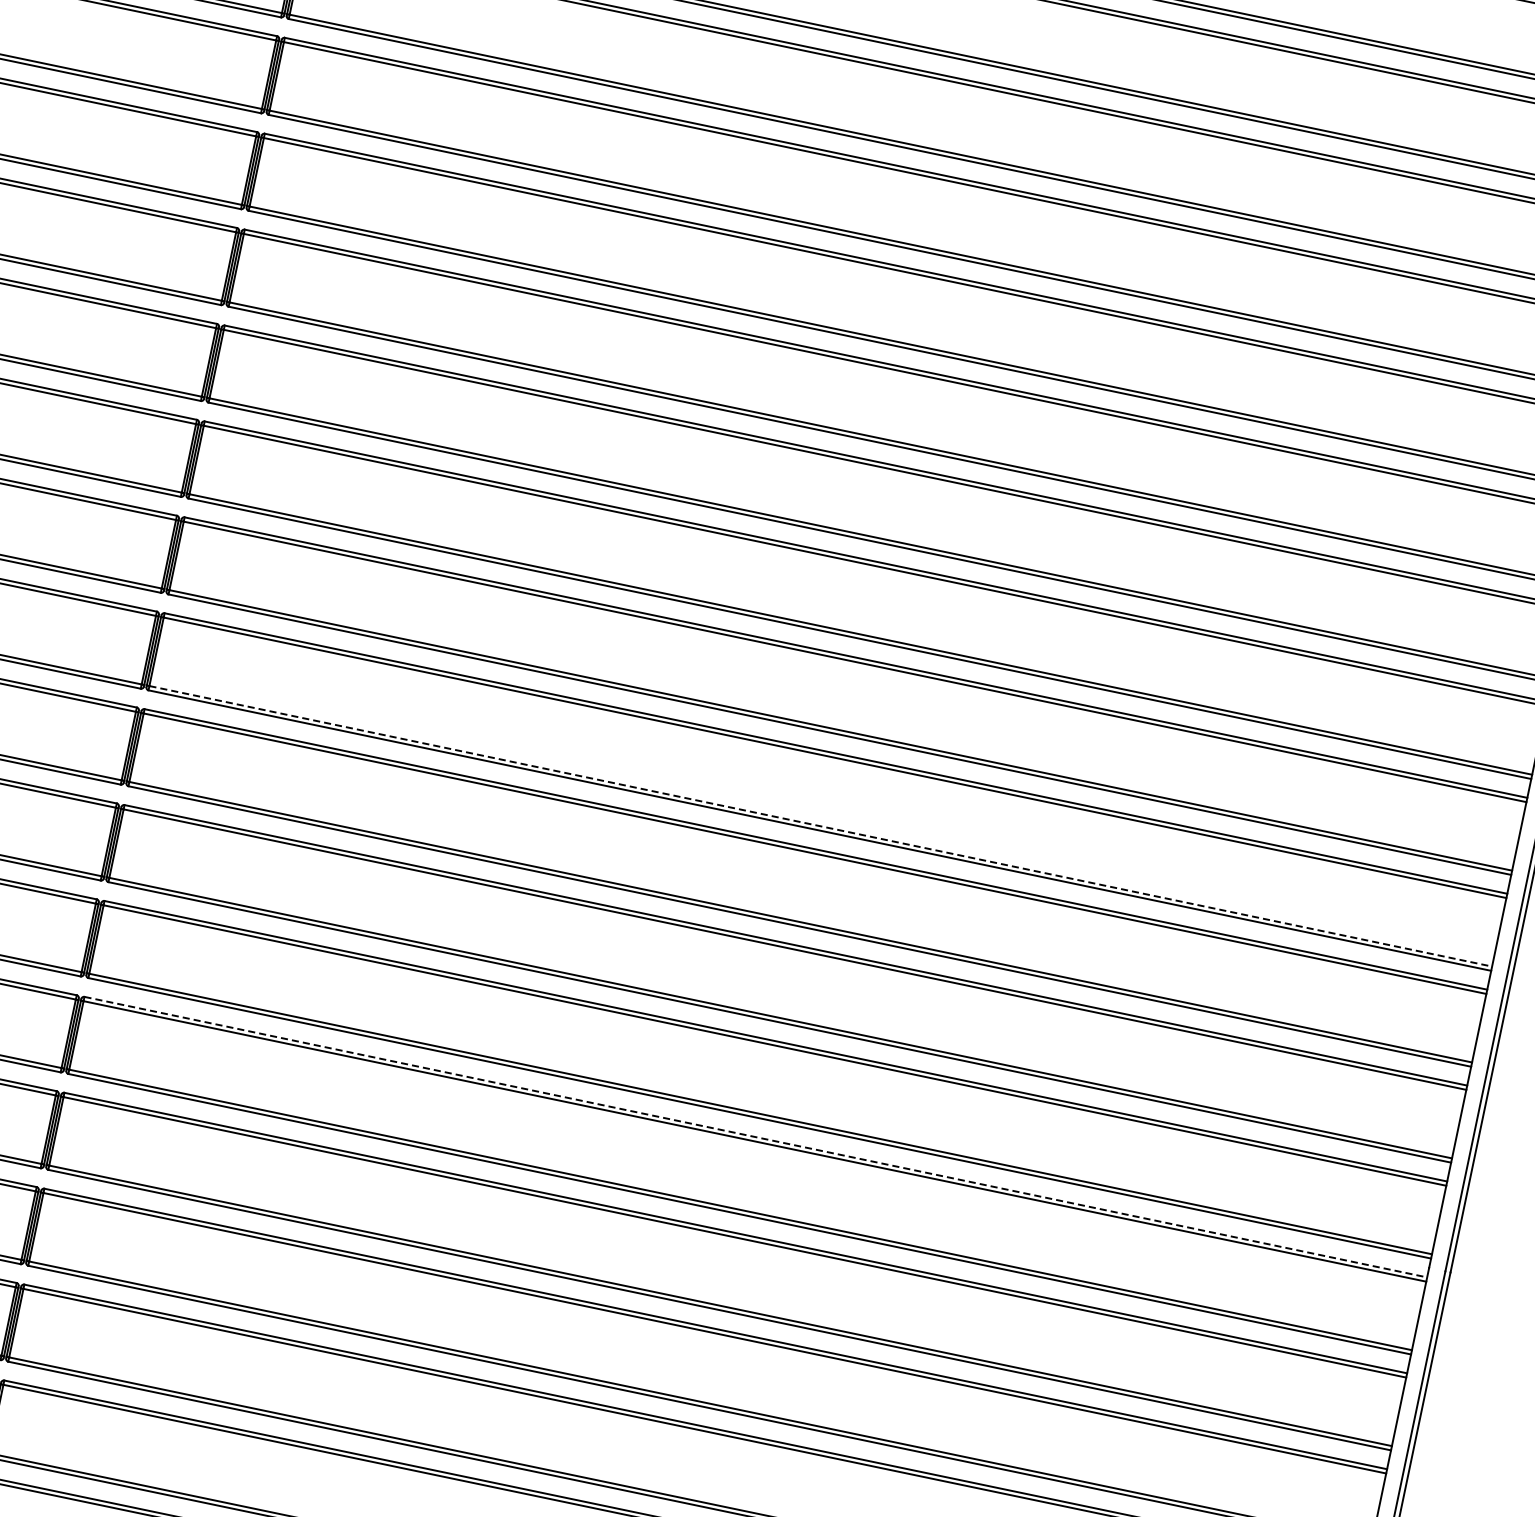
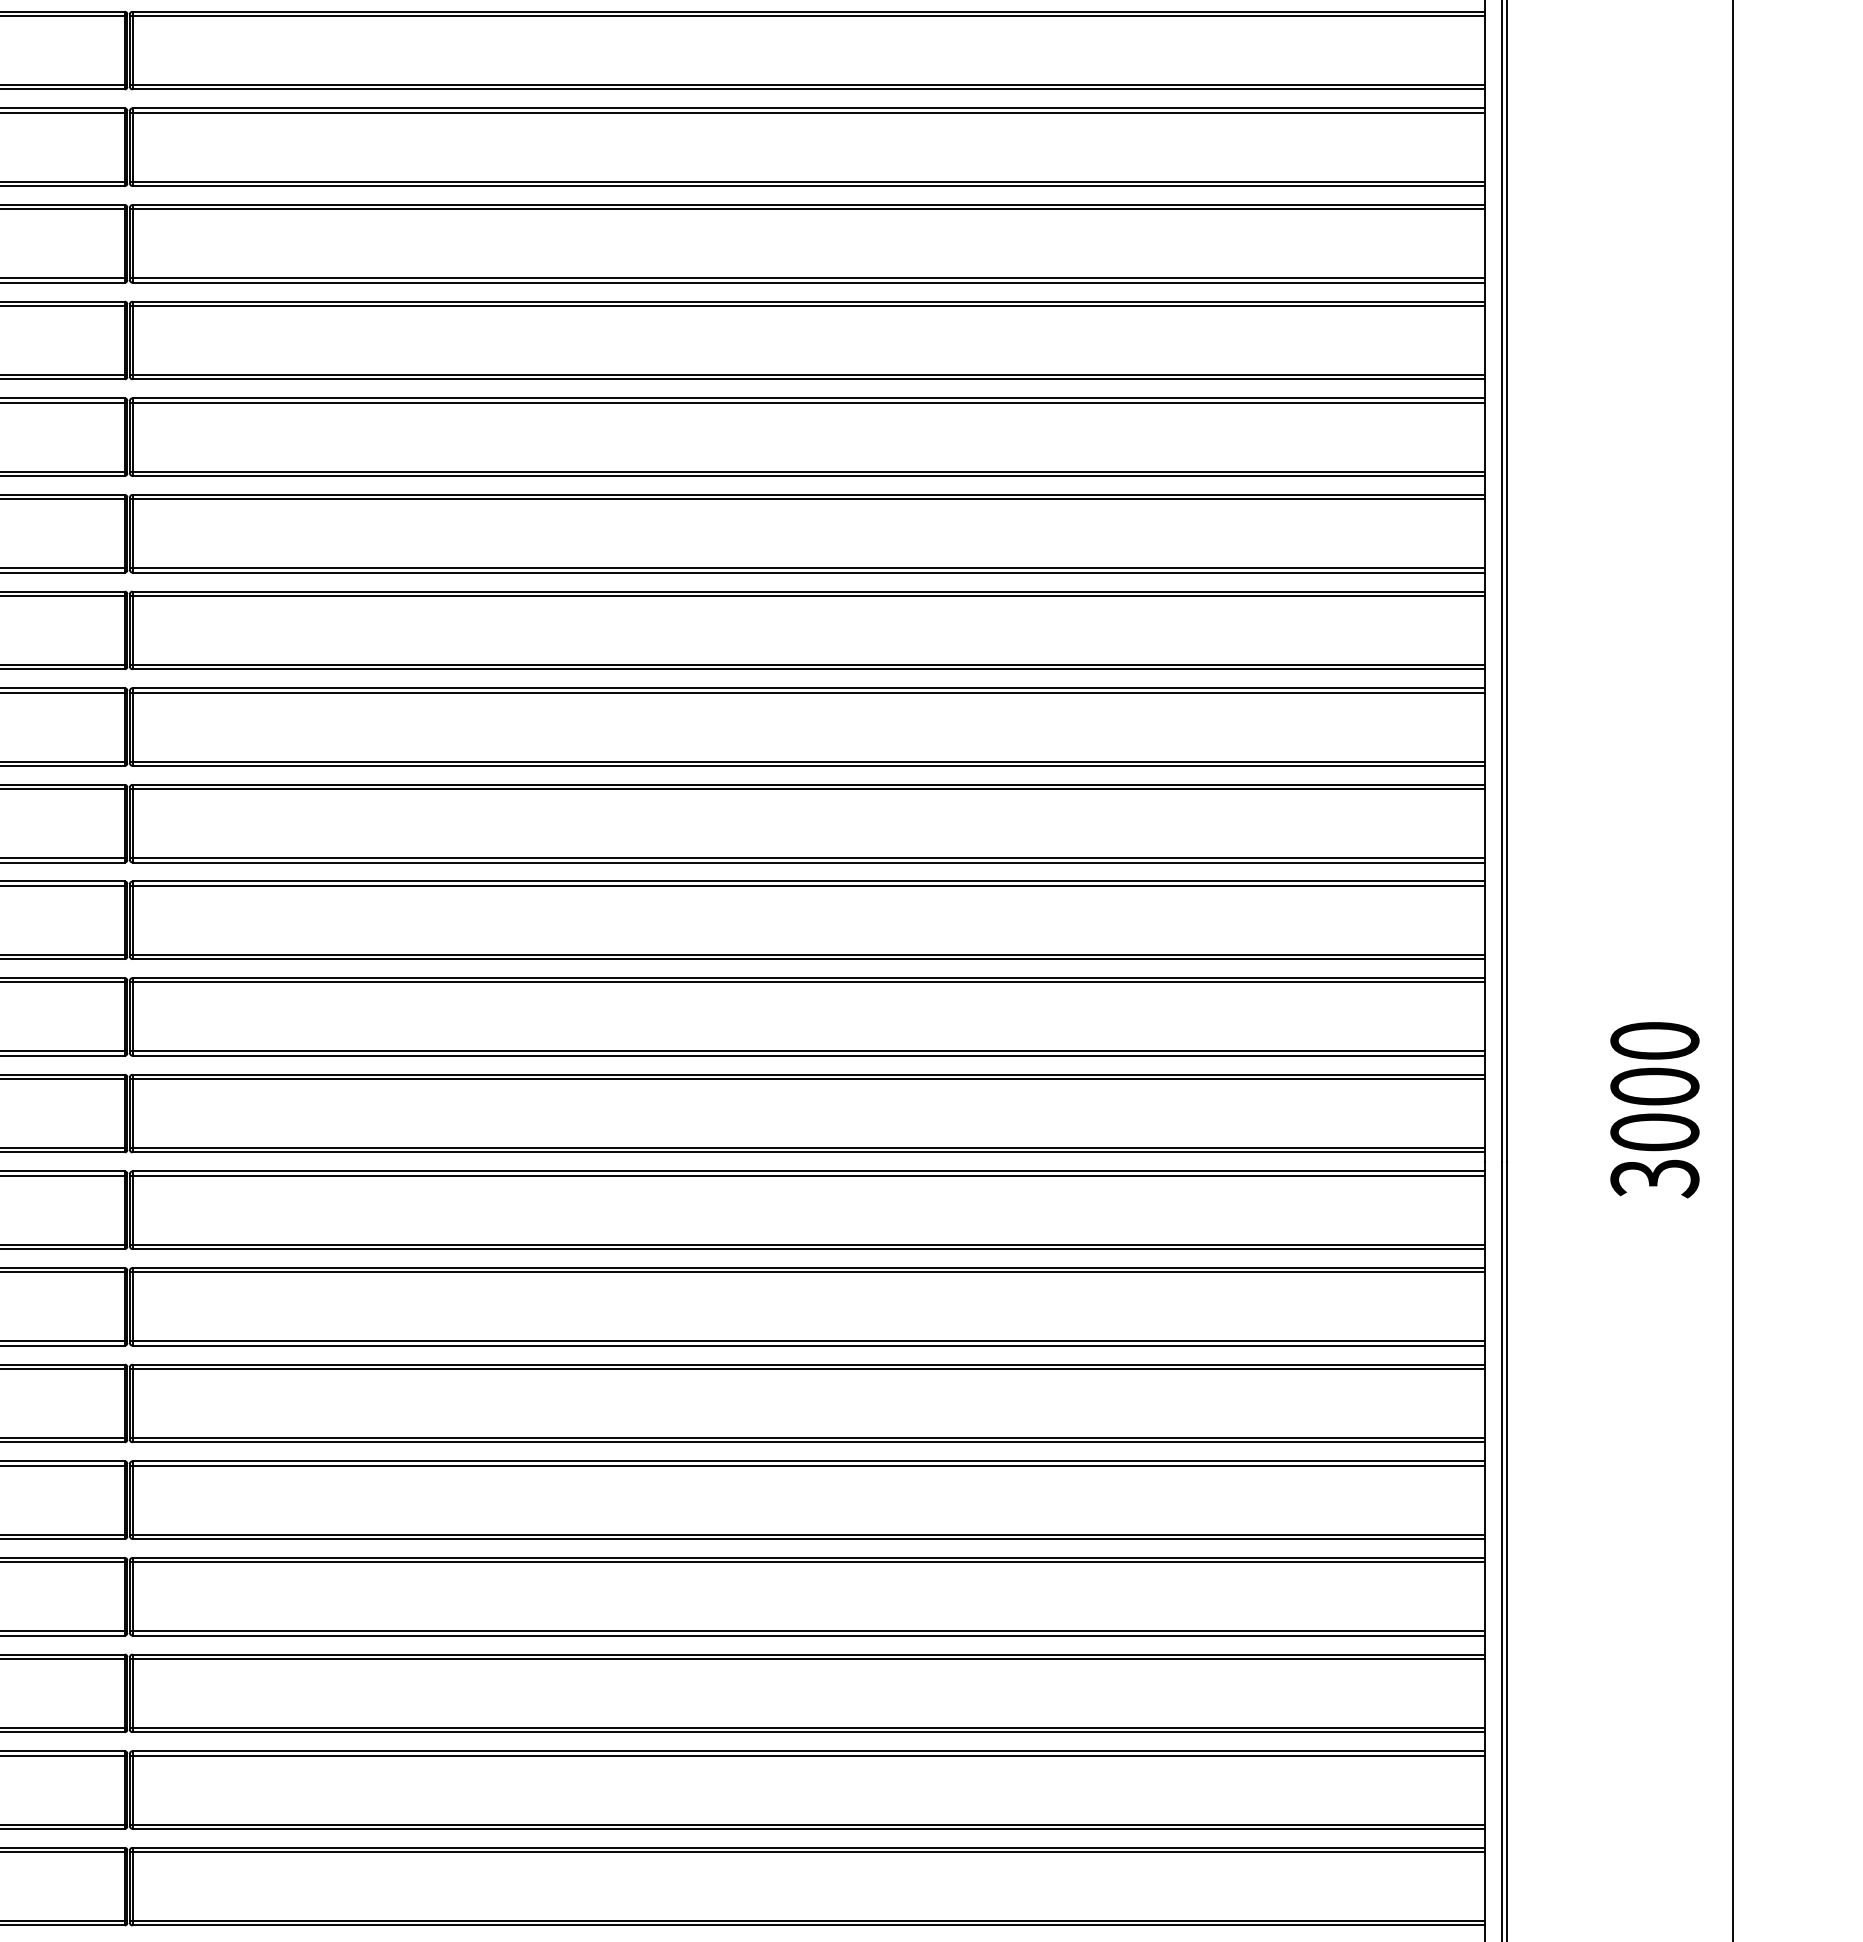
line: (821, 826) -> (809, 858), dashed -> solid
line: (756, 1137) -> (809, 1171), dashed -> solid

